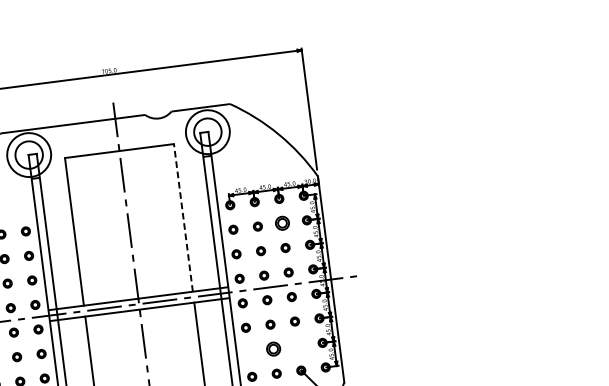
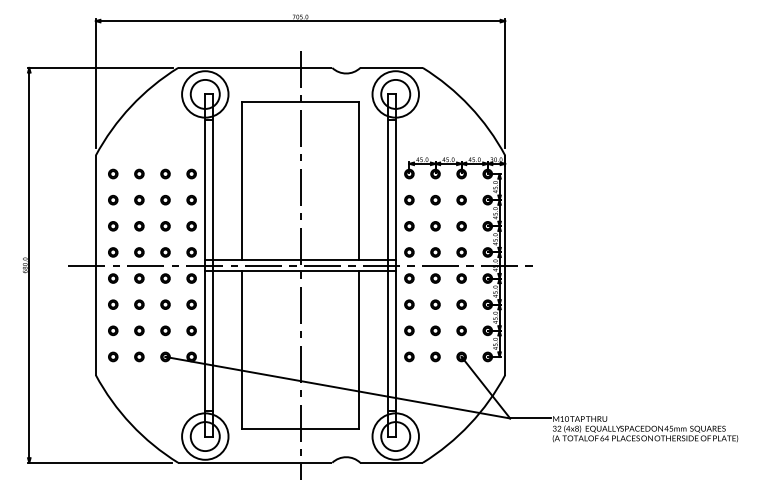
line: (183, 218) -> (358, 181), dashed -> solid
part: (282, 223) -> (461, 200), size x0.62
part: (297, 345) -> (461, 330), added
part: (273, 348) -> (435, 330), size x0.62
part: (249, 352) -> (409, 330), added

